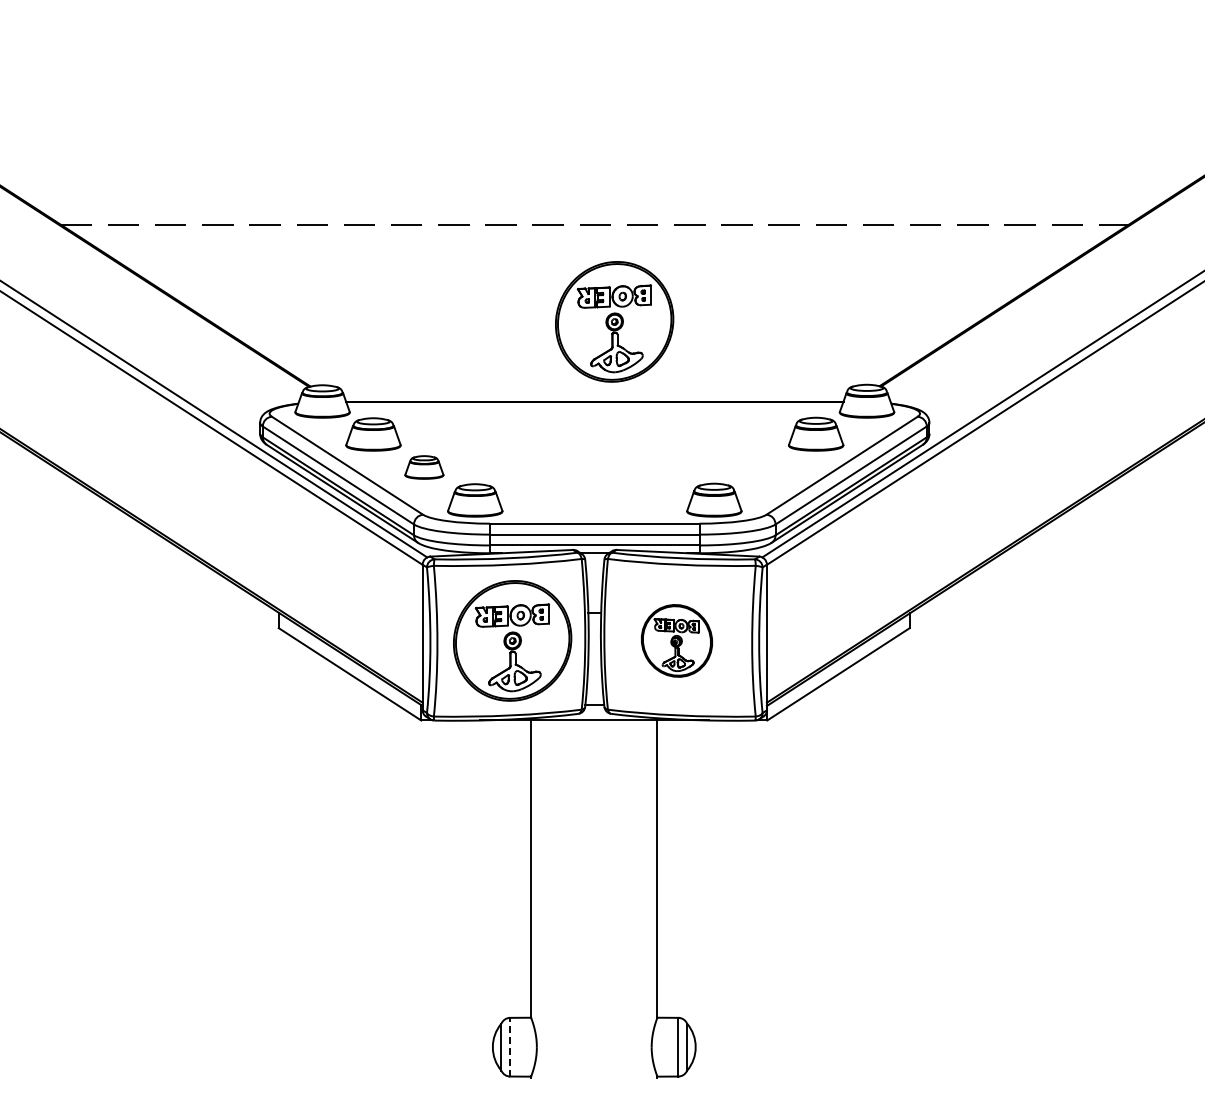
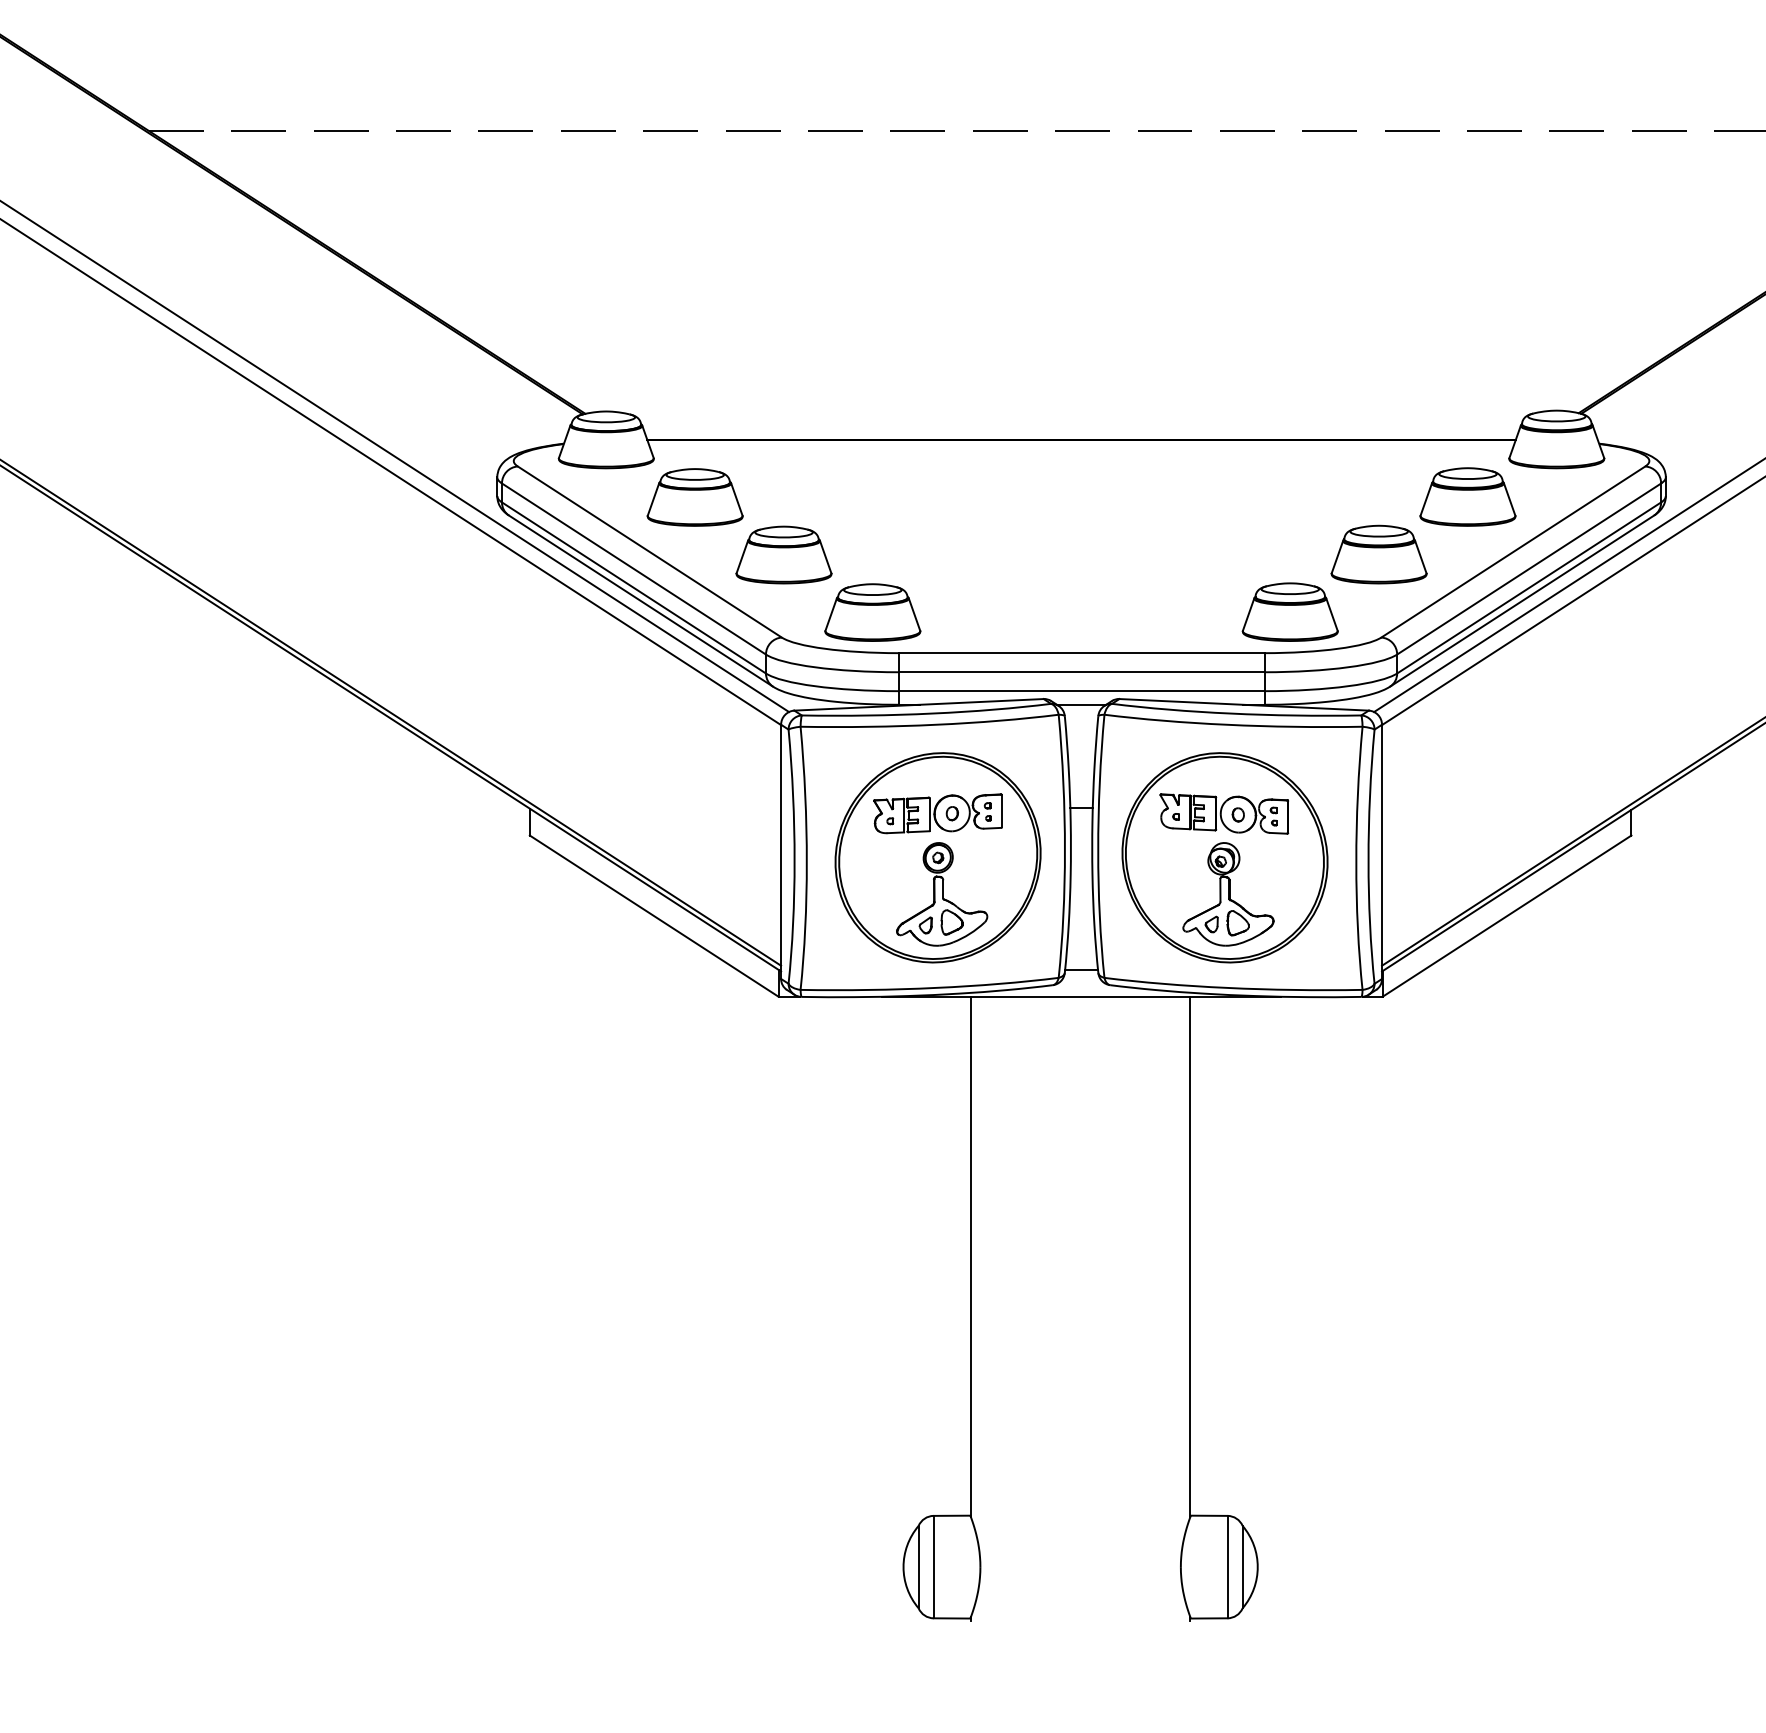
part: (614, 321) -> (1115, 300), removed
part: (765, 466) -> (1379, 553), added
part: (424, 467) -> (784, 555), size x1.43
part: (676, 640) -> (1224, 857), size x1.67
line: (510, 1046) -> (934, 1565), dashed -> solid

